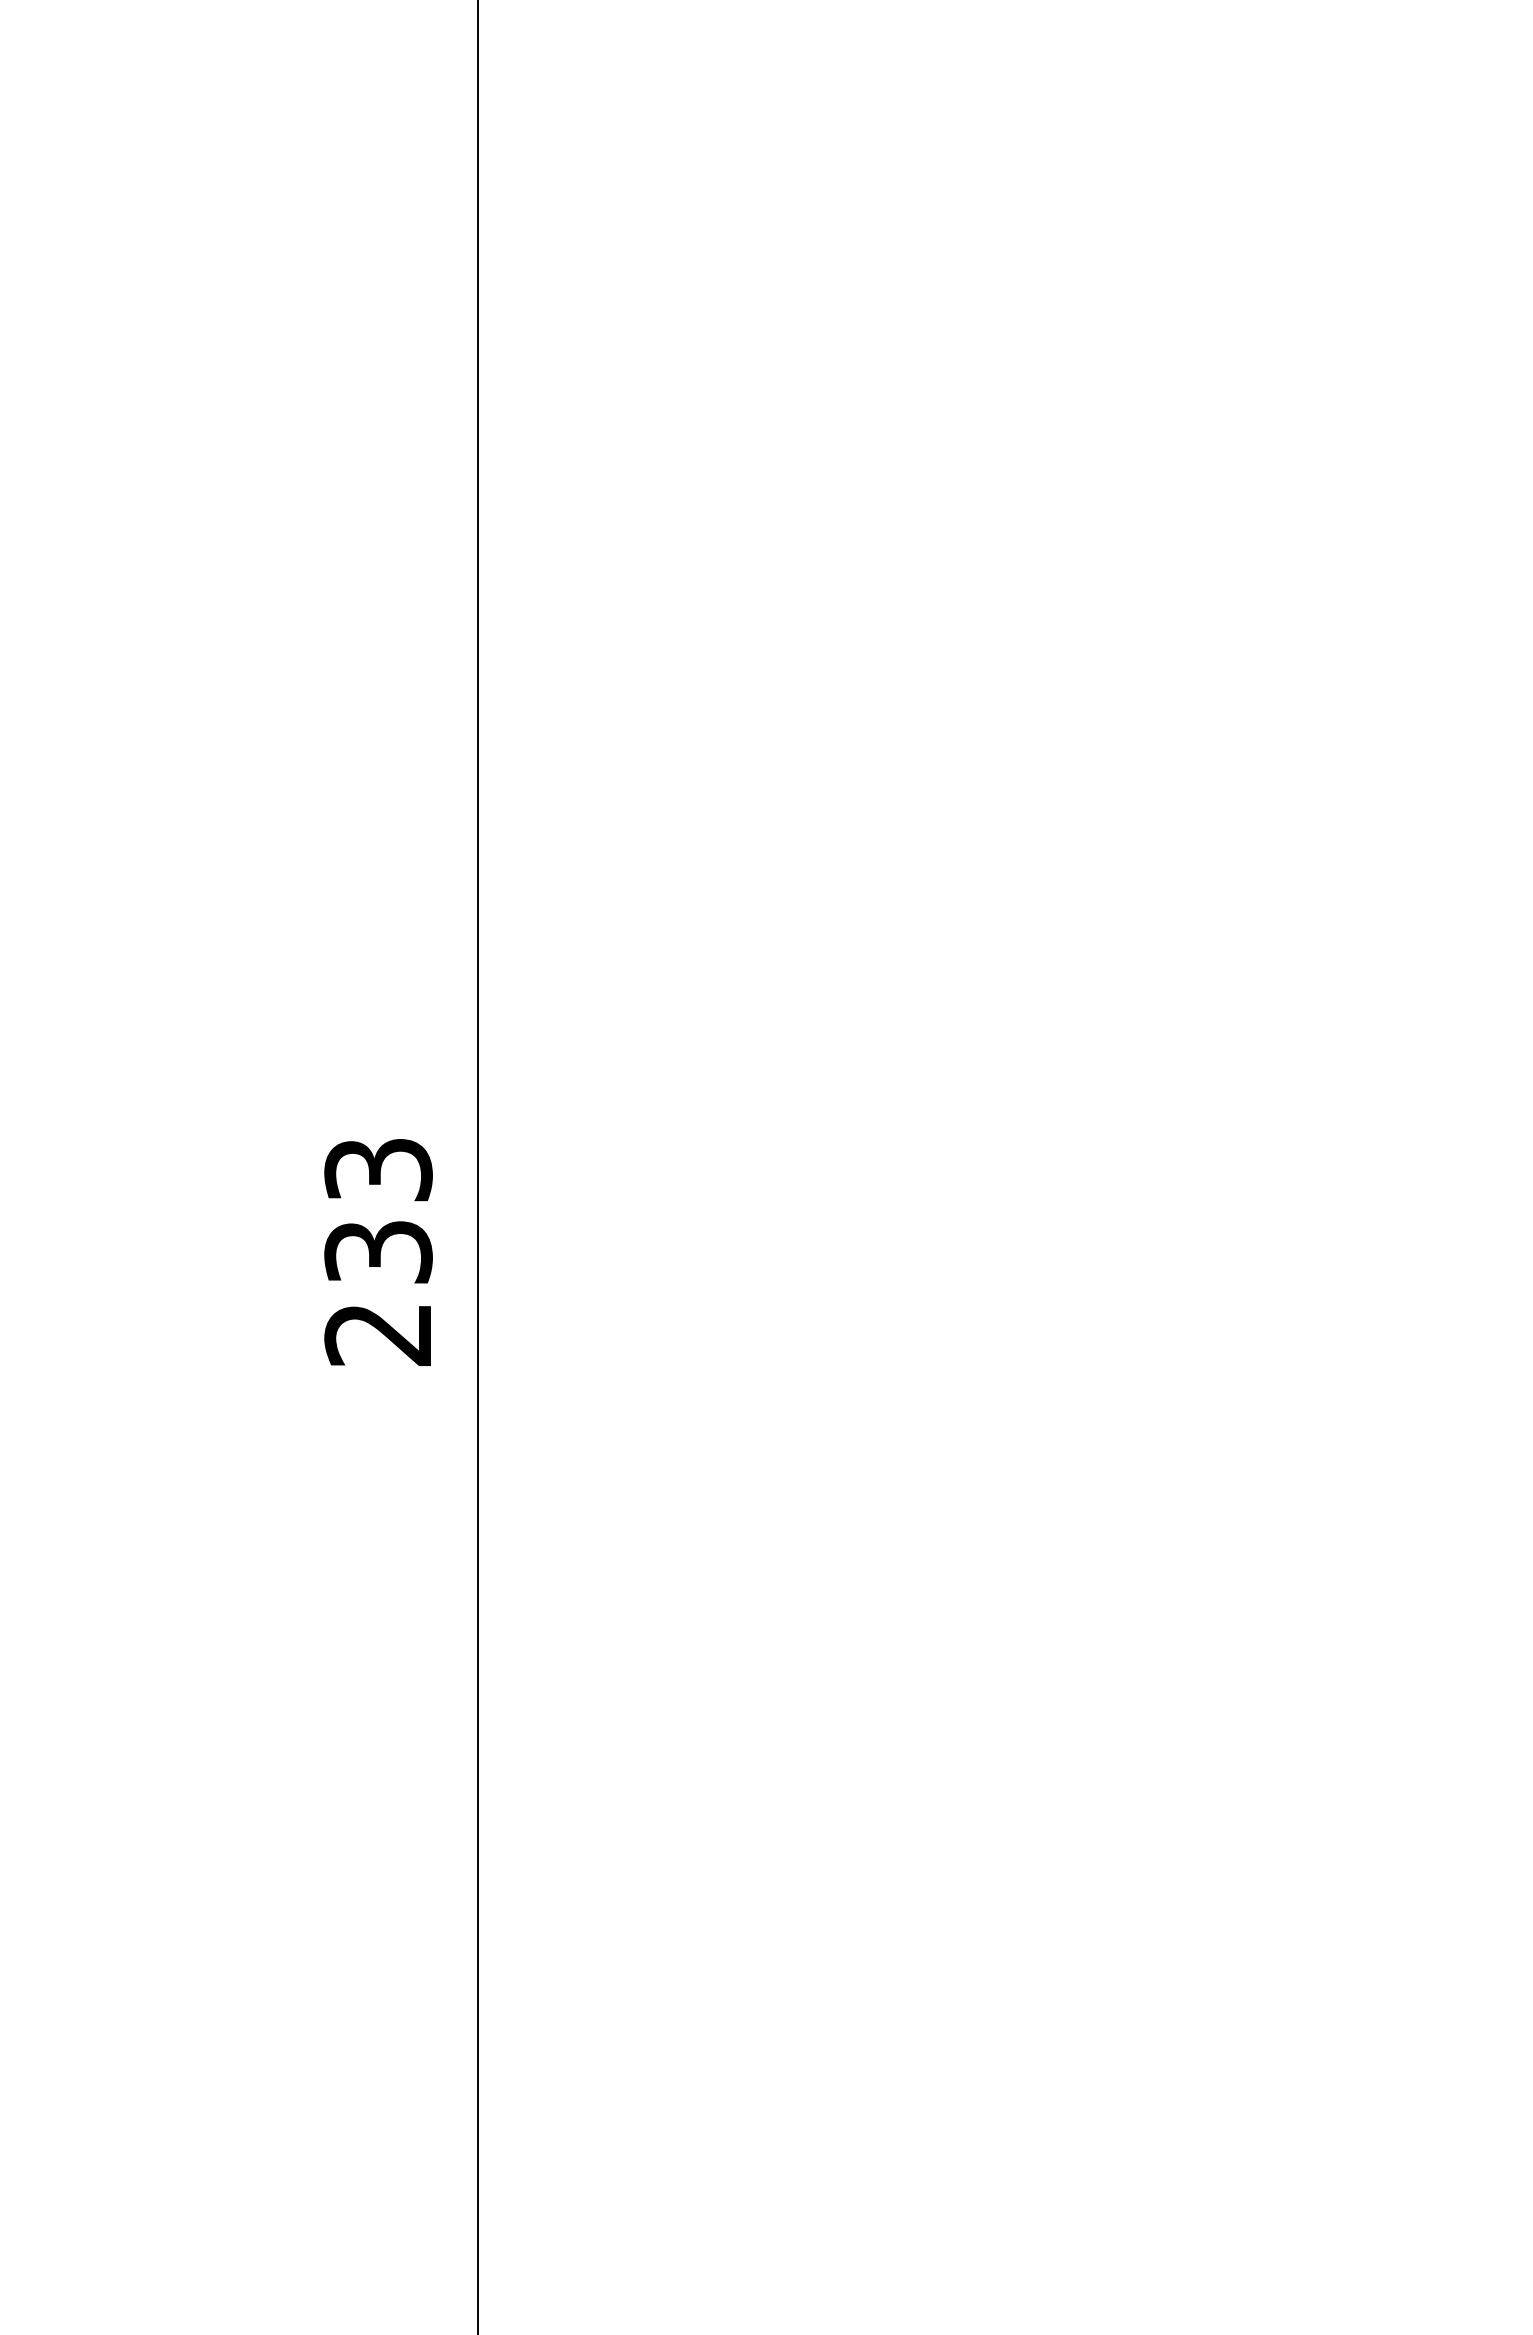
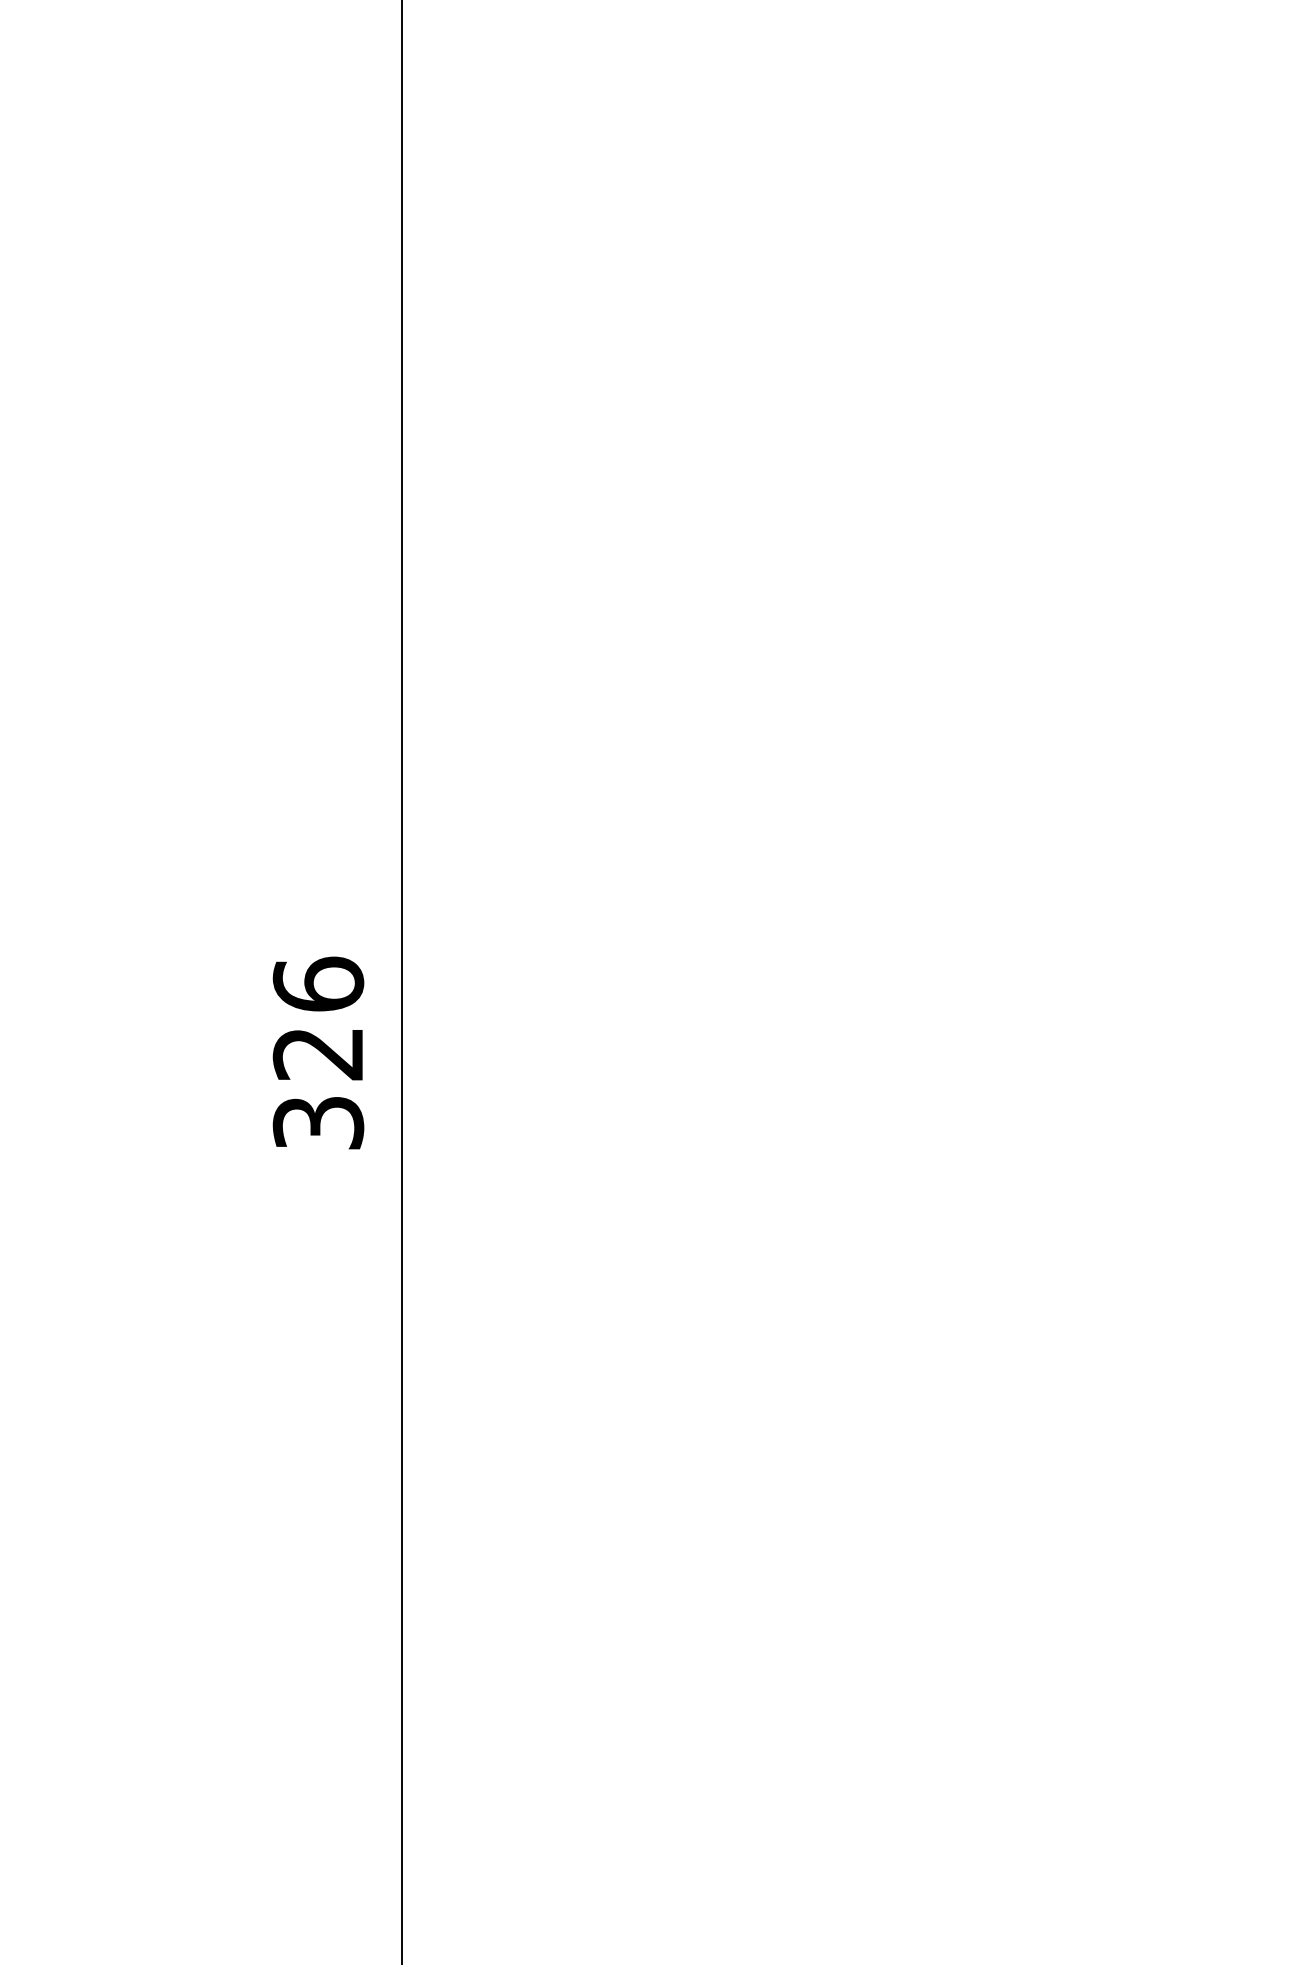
text: (378, 1250) -> (318, 1052), 233 -> 326

